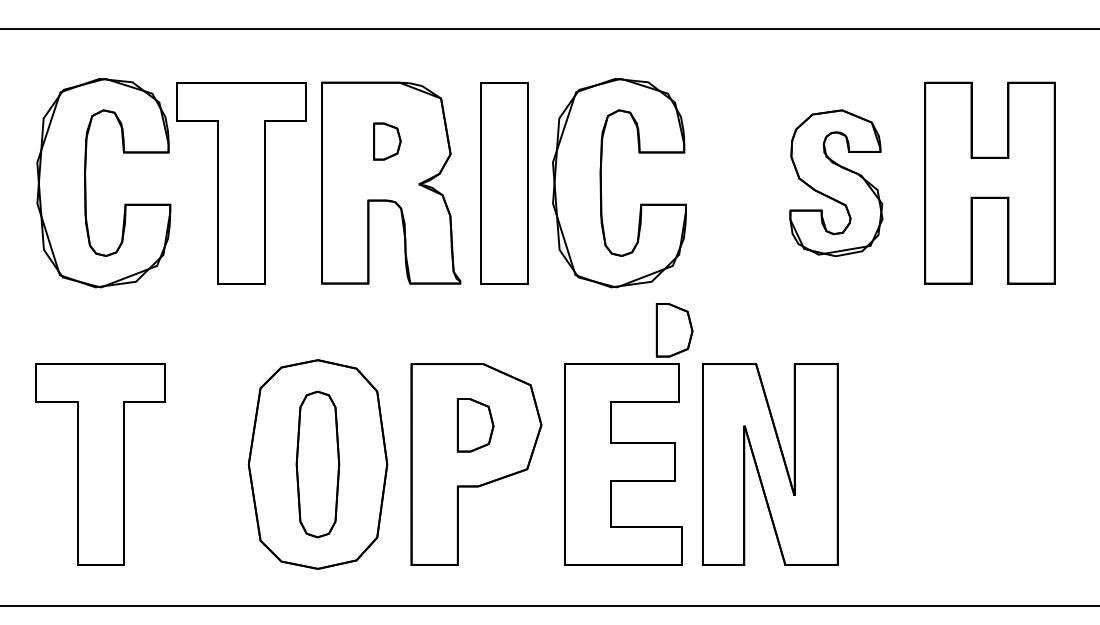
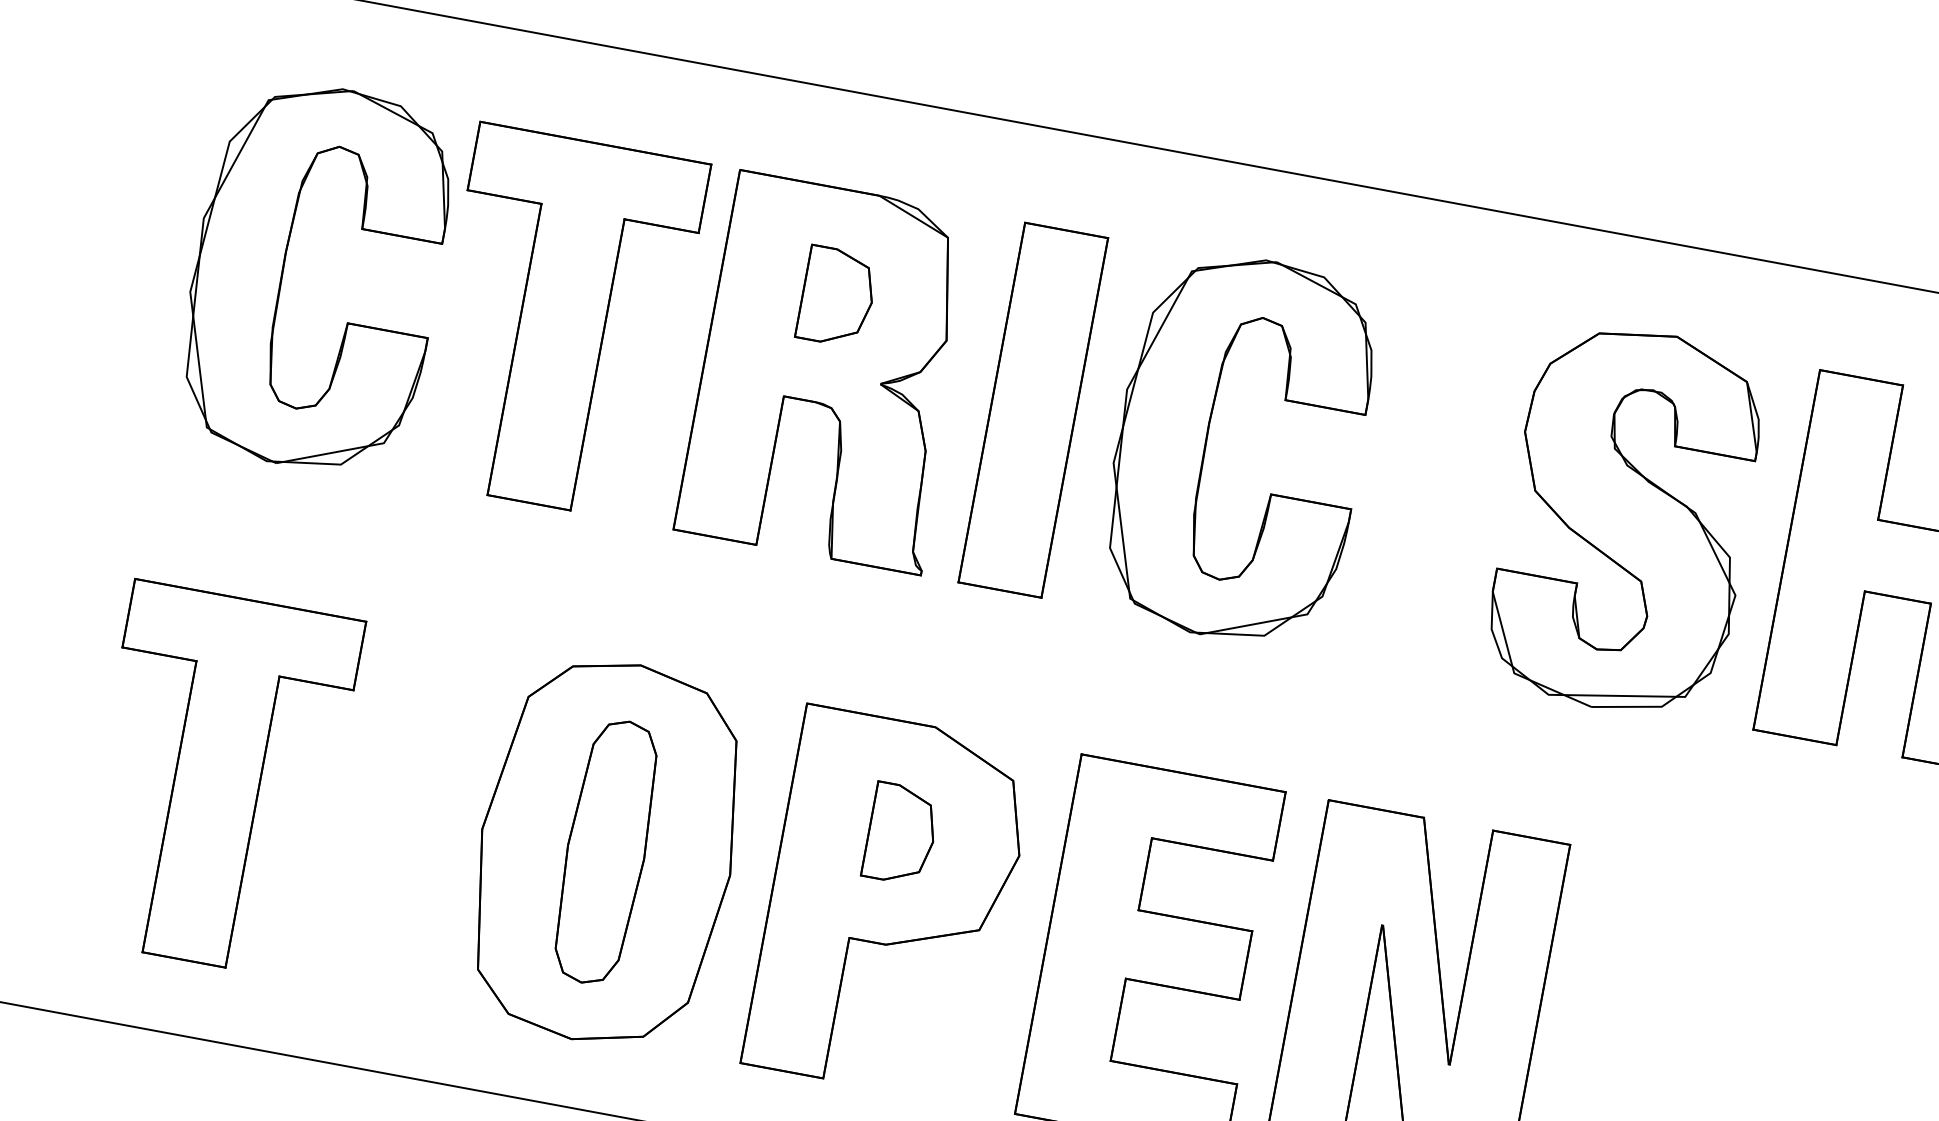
part: (387, 141) -> (837, 296), size x1.43
part: (836, 183) -> (1627, 521), size x1.43
part: (674, 330) -> (1288, 730), removed

